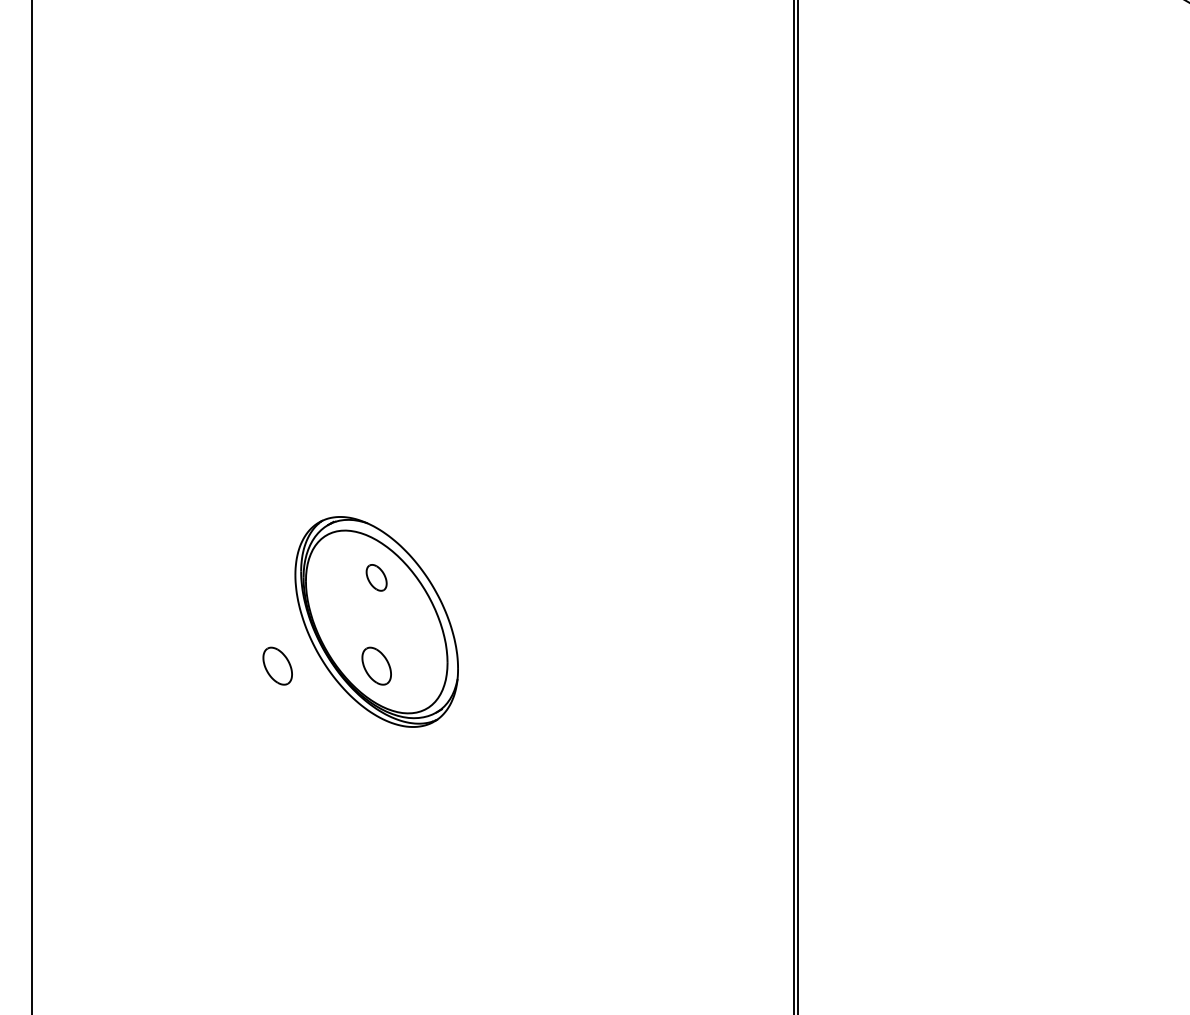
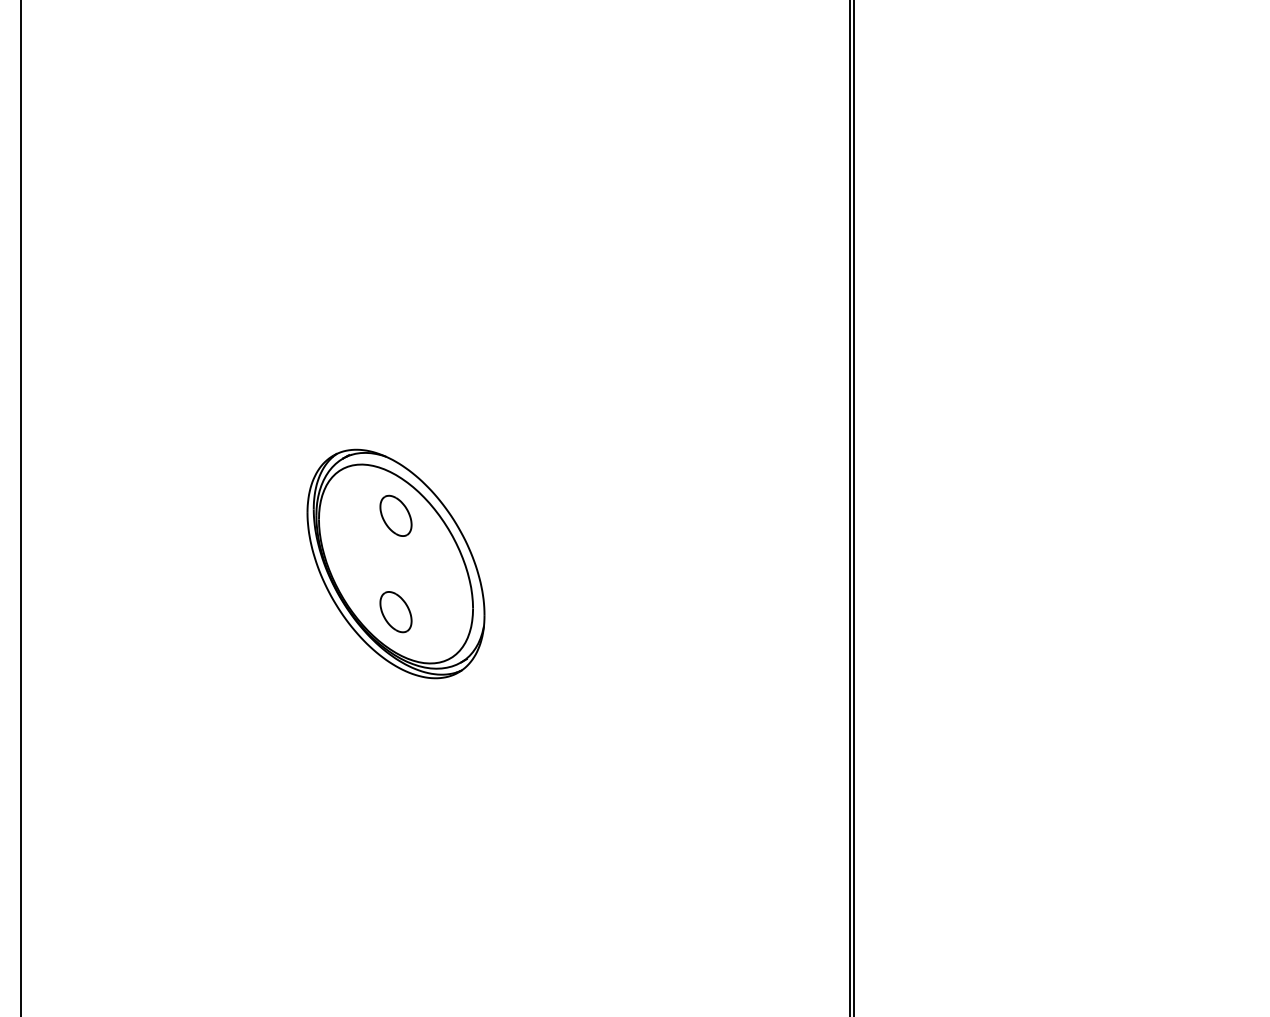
part: (376, 577) -> (395, 515), size x1.43
part: (277, 665) -> (288, 611), removed

